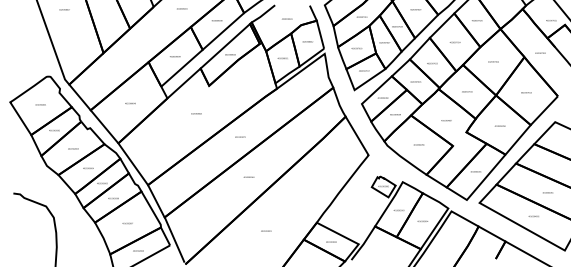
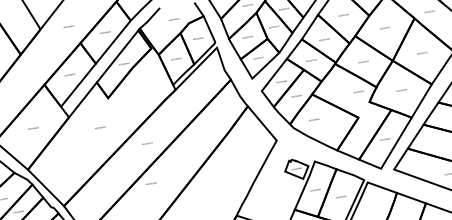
text: (446, 120) -> (358, 91), moved
text: (419, 144) -> (314, 119), moved
text: (248, 176) -> (150, 182), moved

